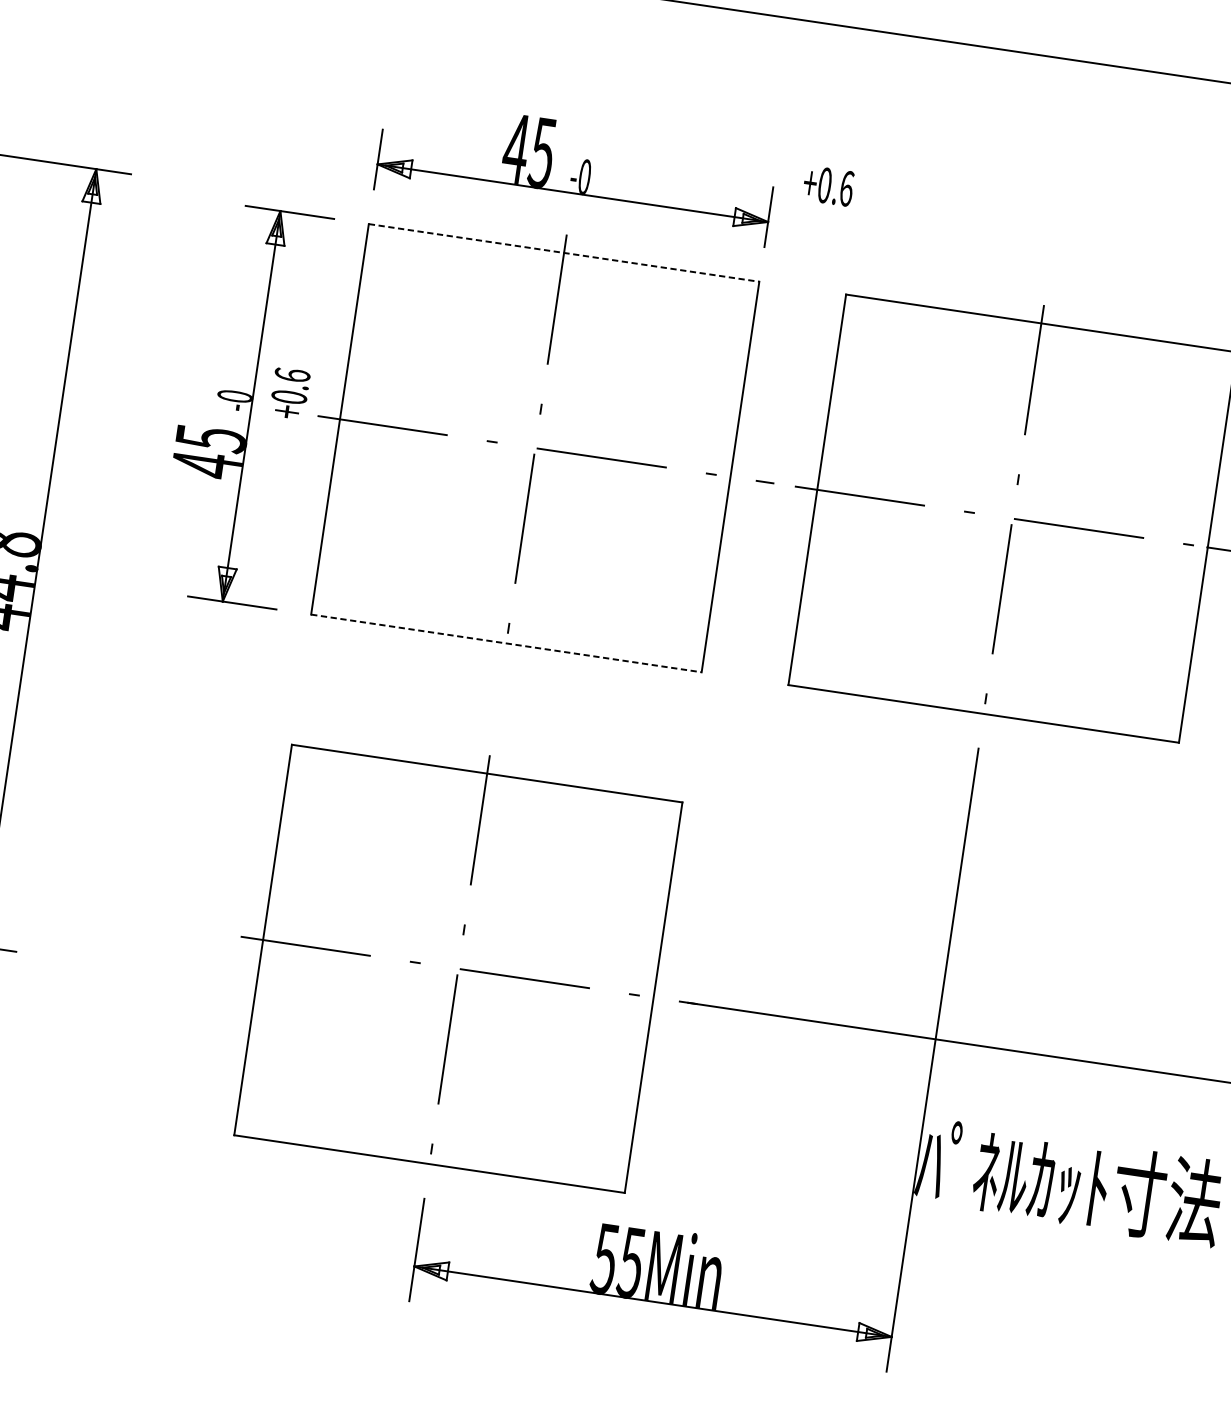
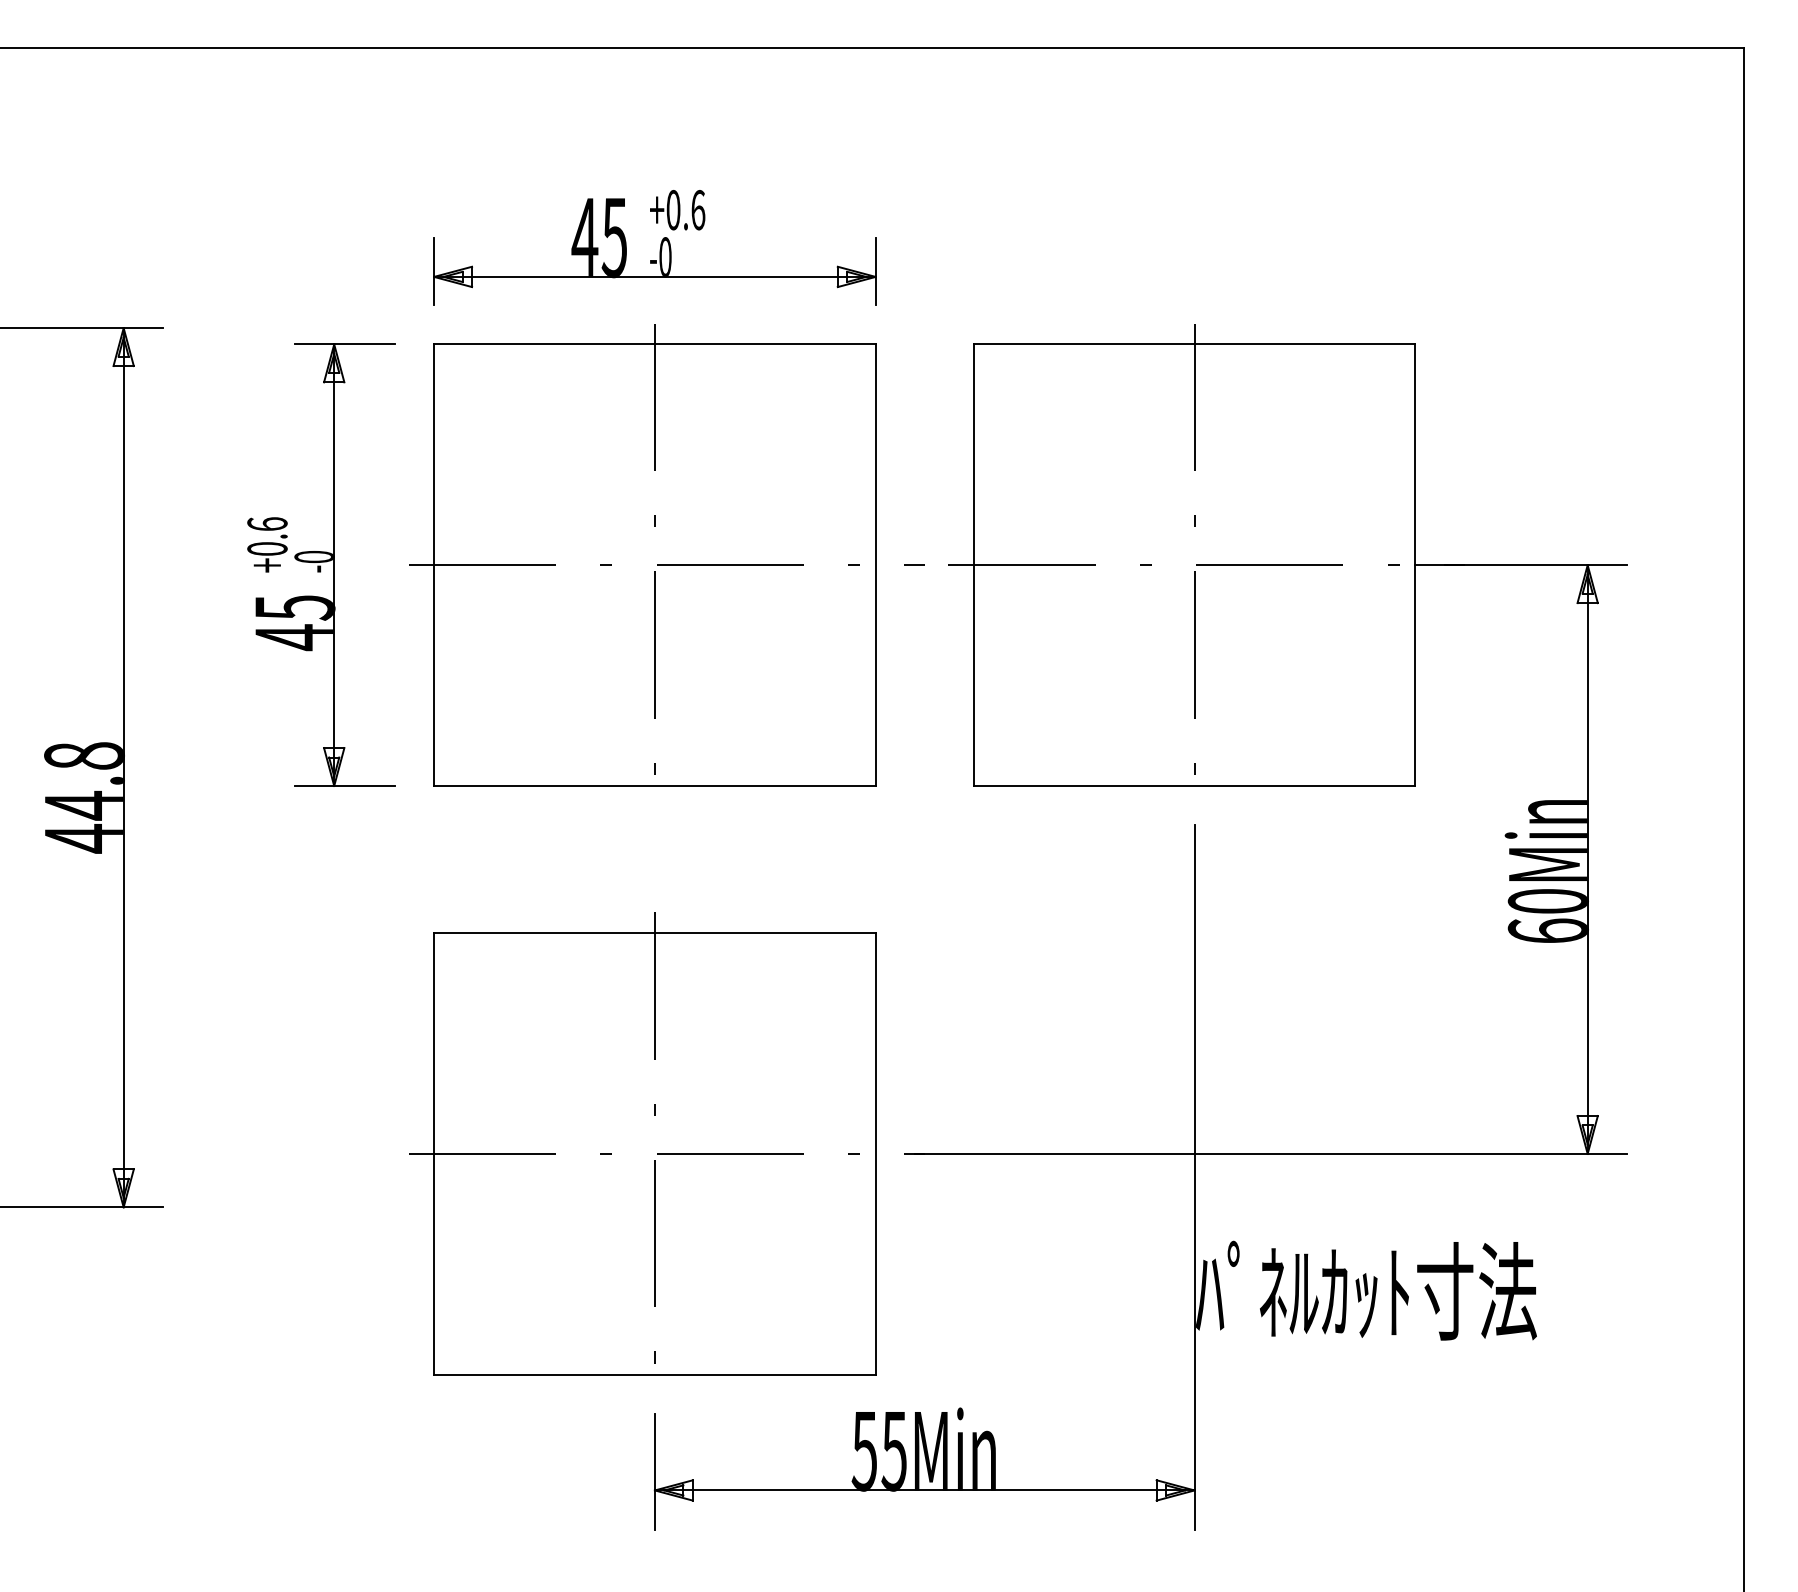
text: (828, 186) -> (677, 210), moved
line: (563, 252) -> (654, 344), dashed -> solid
text: (289, 393) -> (267, 544), moved
line: (506, 642) -> (654, 785), dashed -> solid

